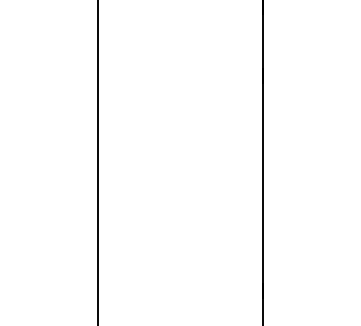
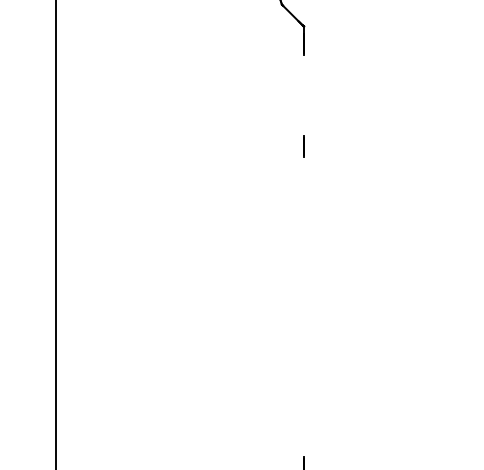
line: (263, 41) -> (303, 95), removed
line: (263, 182) -> (303, 306), removed

